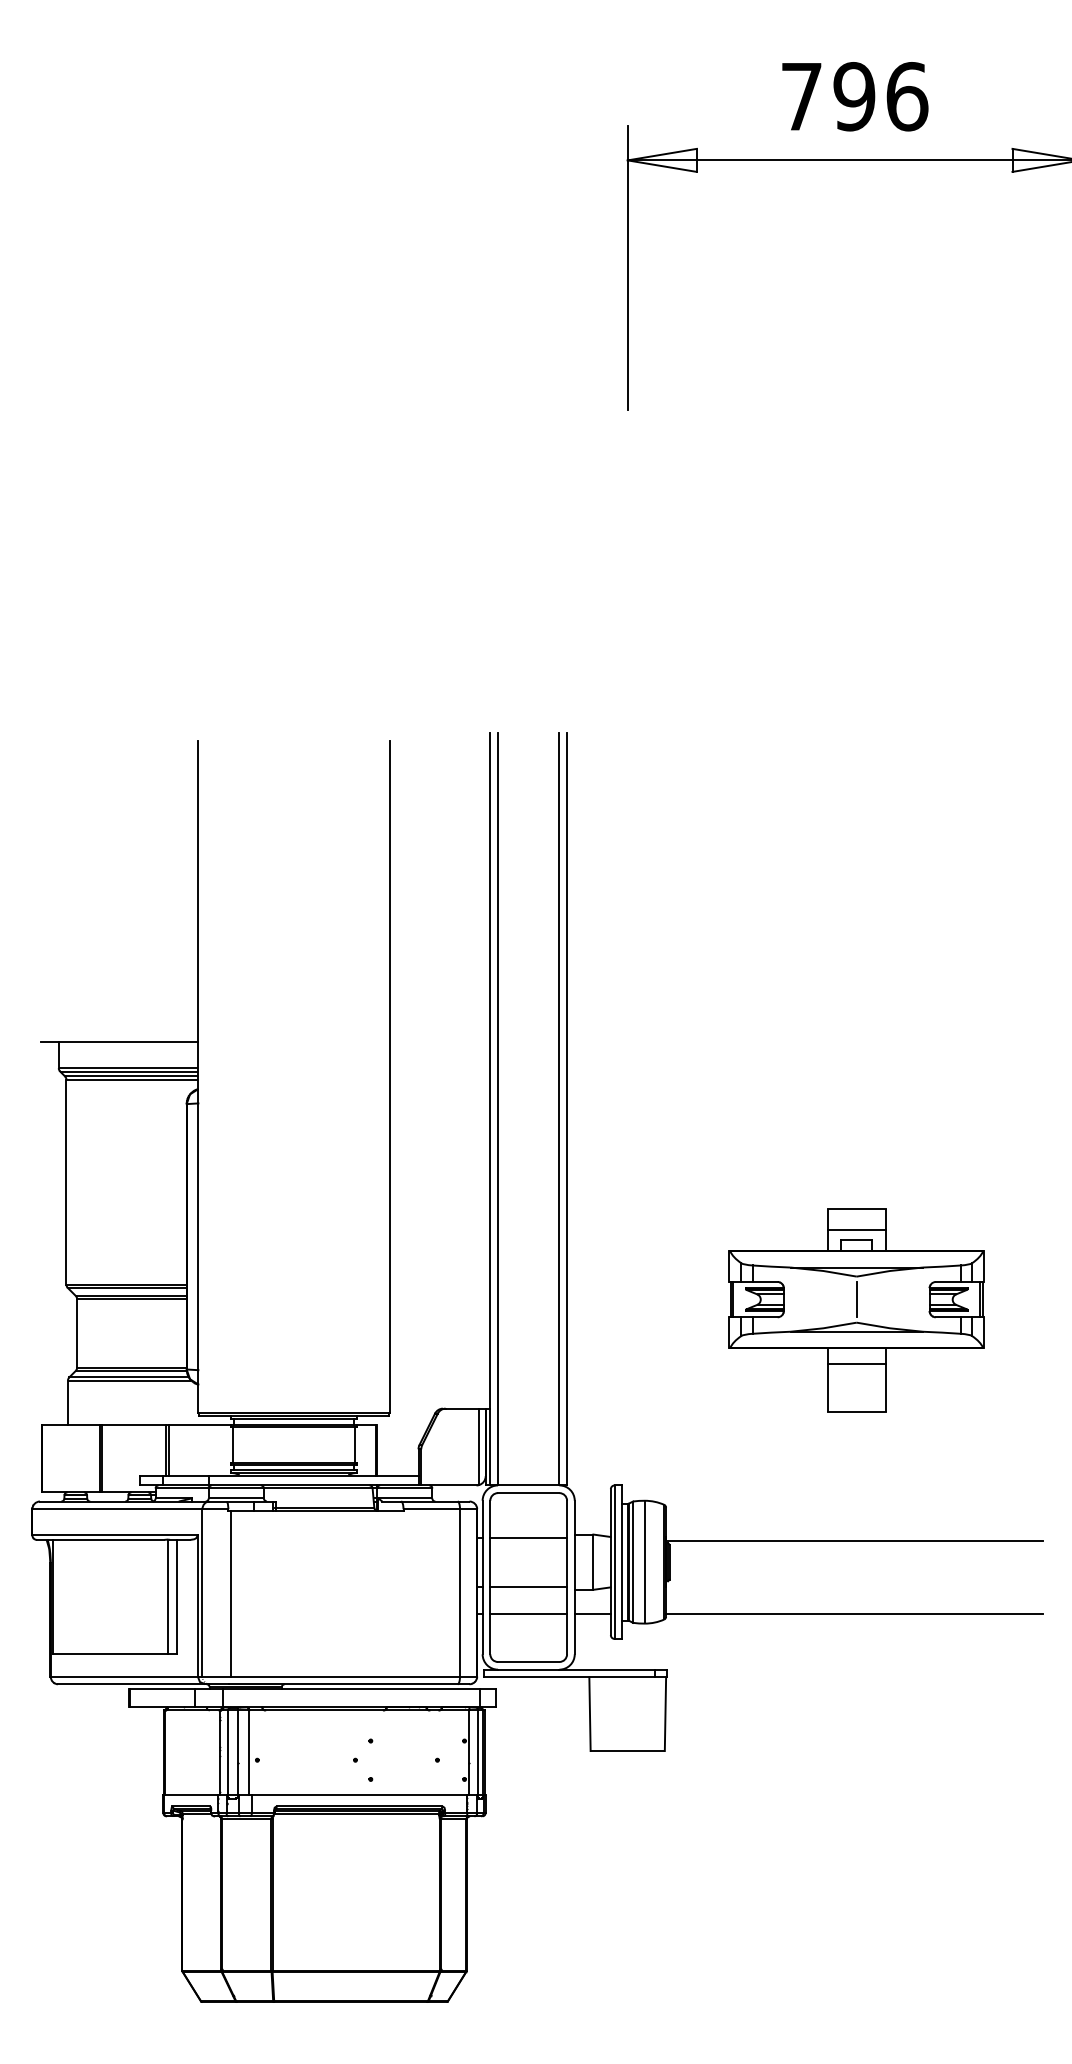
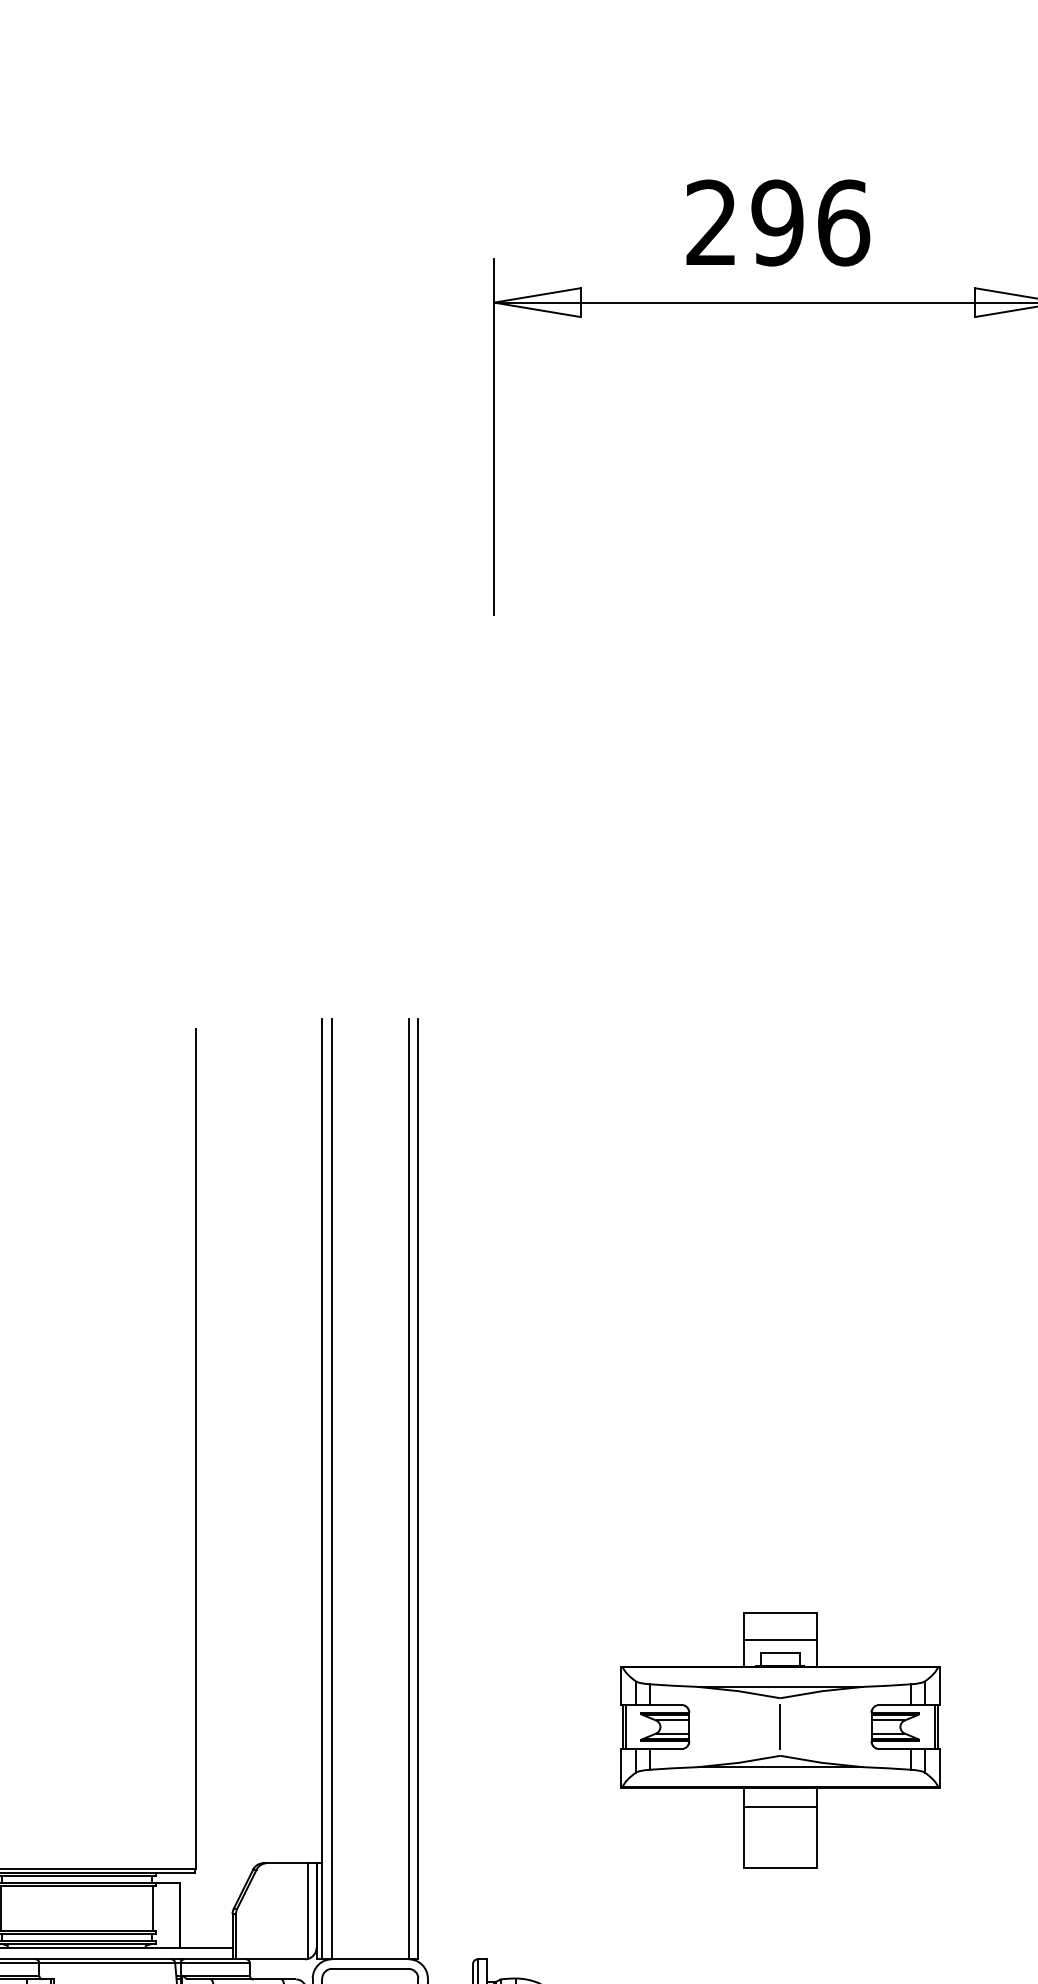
text: (801, 96) -> (711, 222), 796 -> 296

